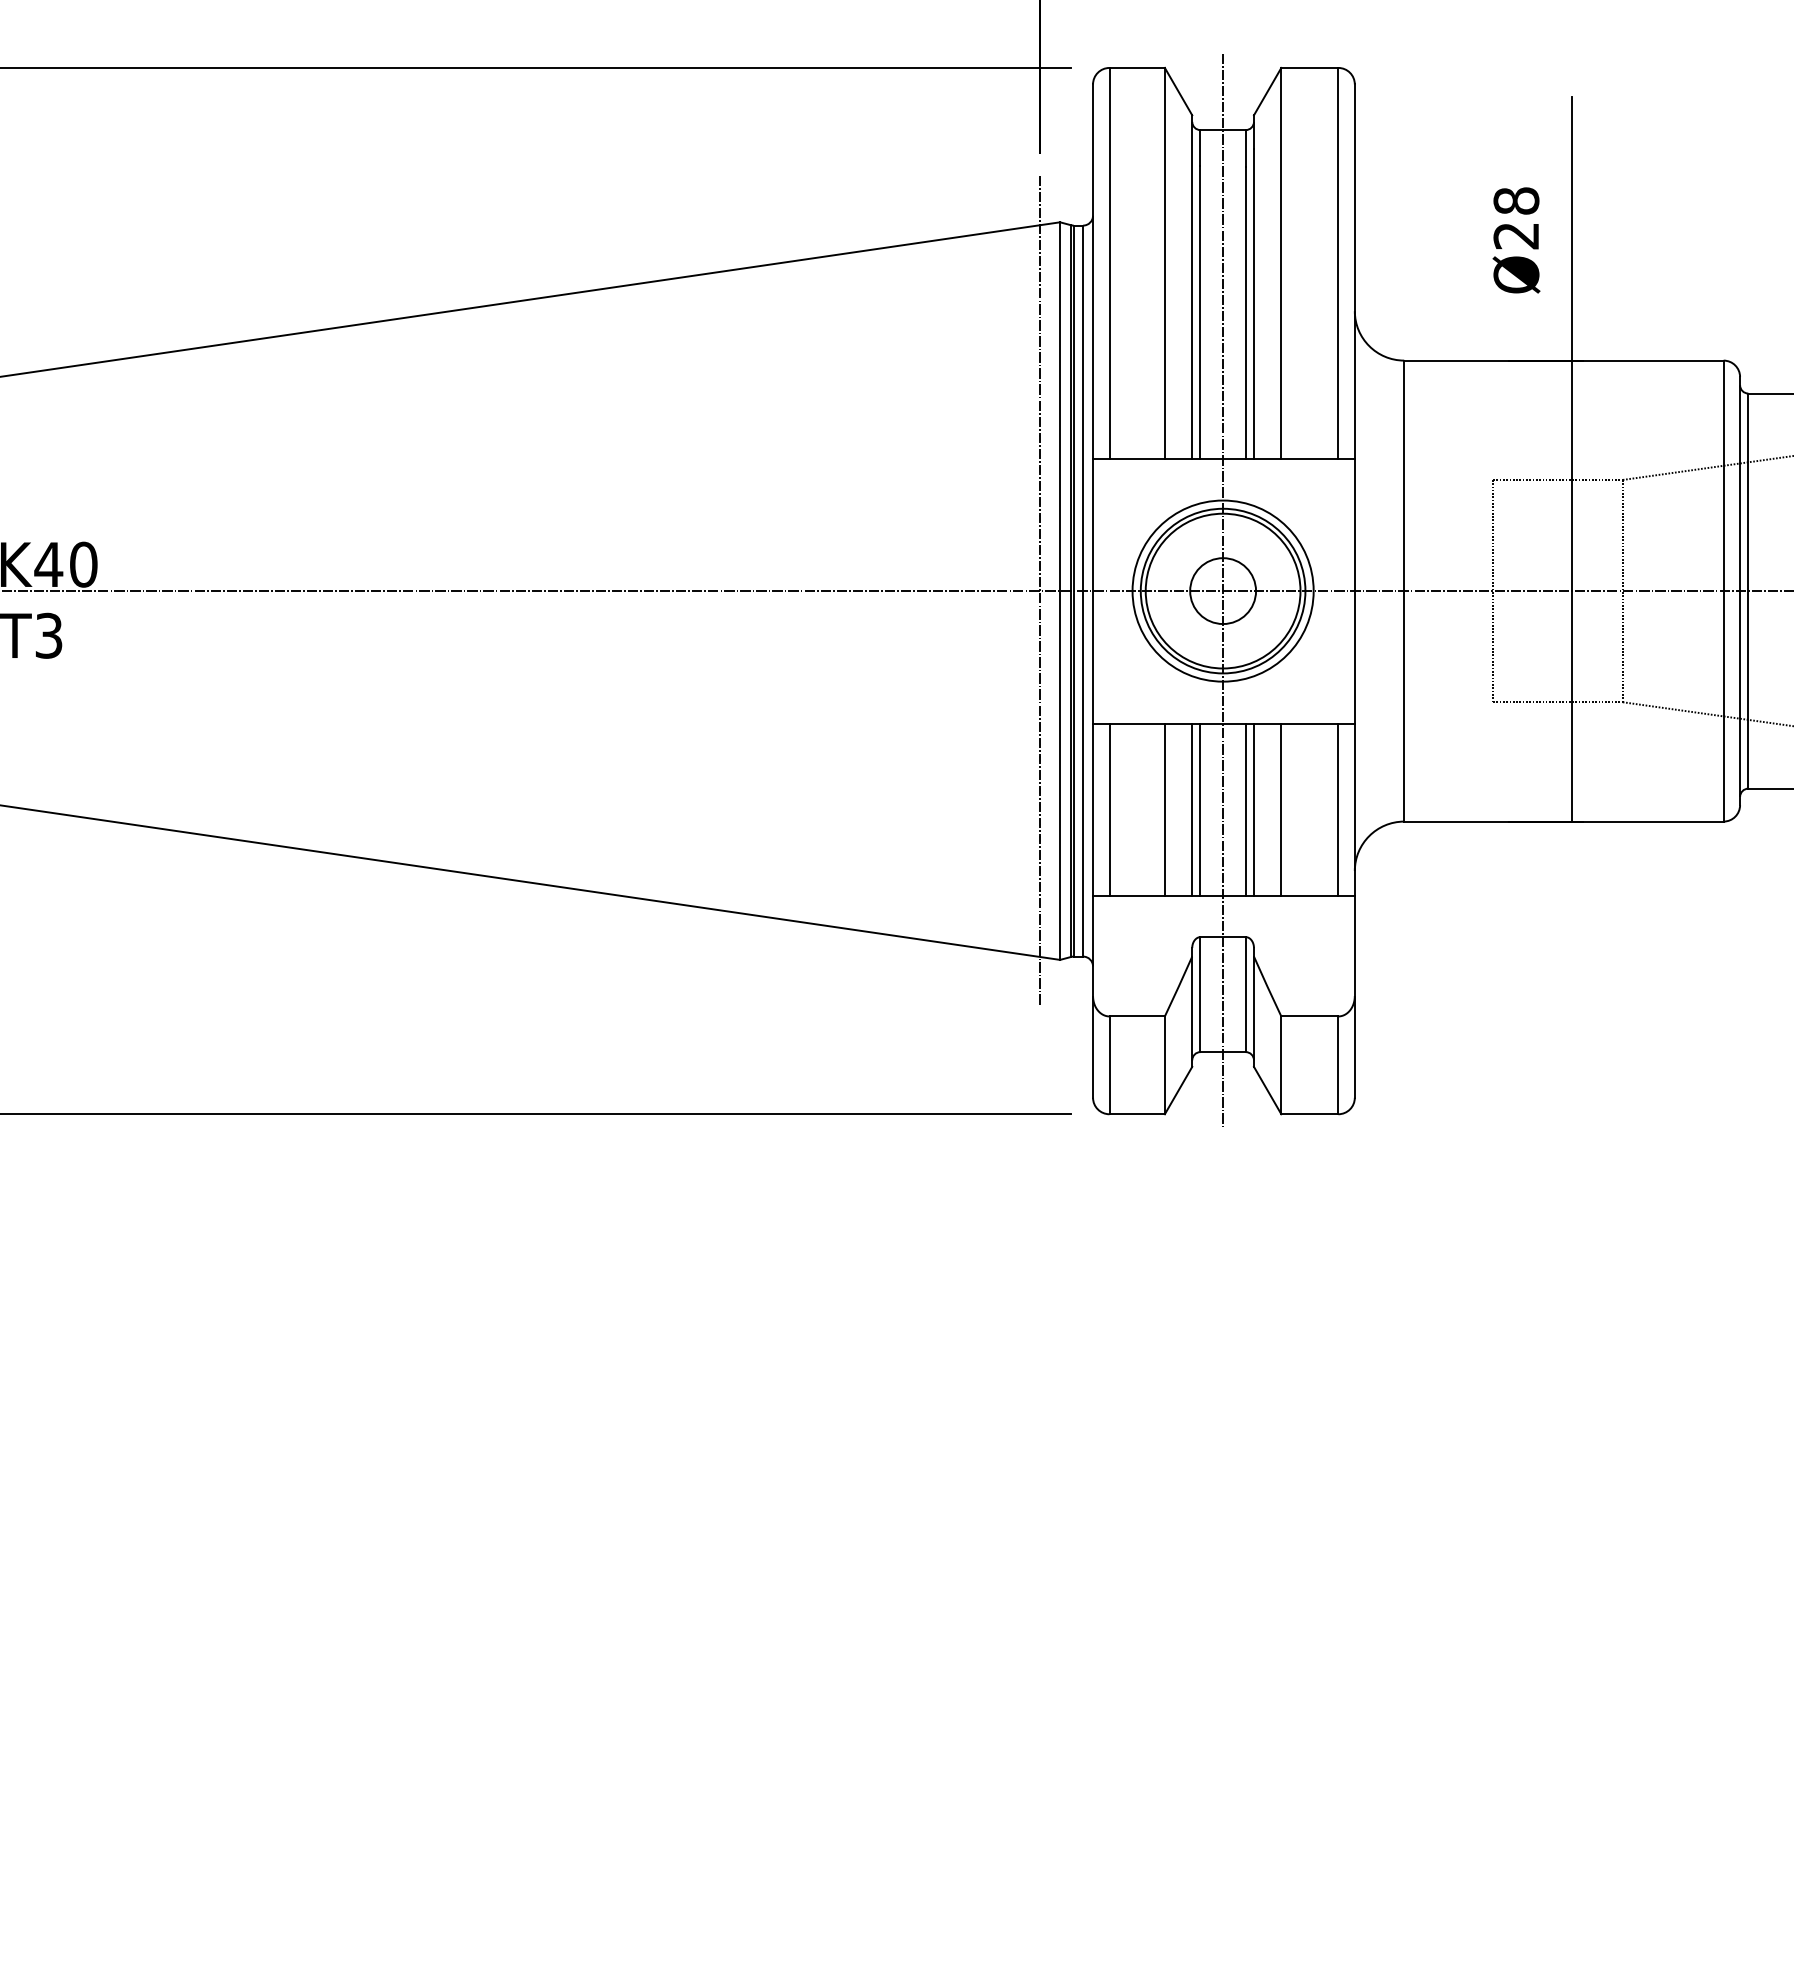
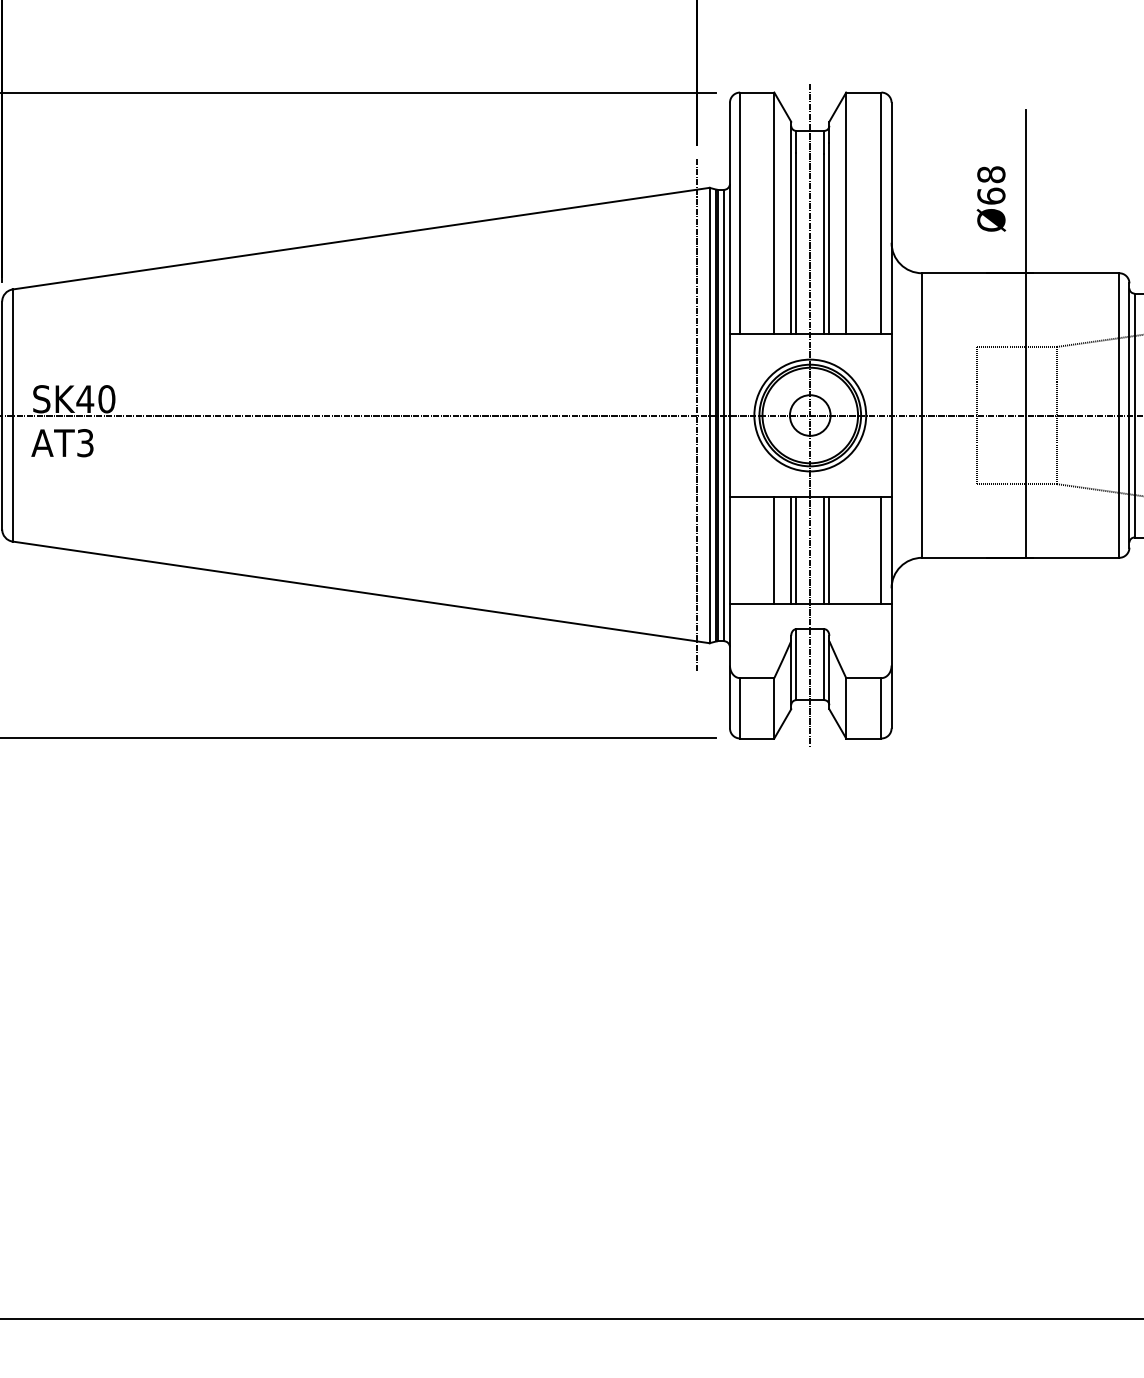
text: (1516, 234) -> (991, 195), Ø28 -> Ø68
line: (1110, 809) -> (740, 550), removed
line: (1281, 809) -> (846, 550), removed

